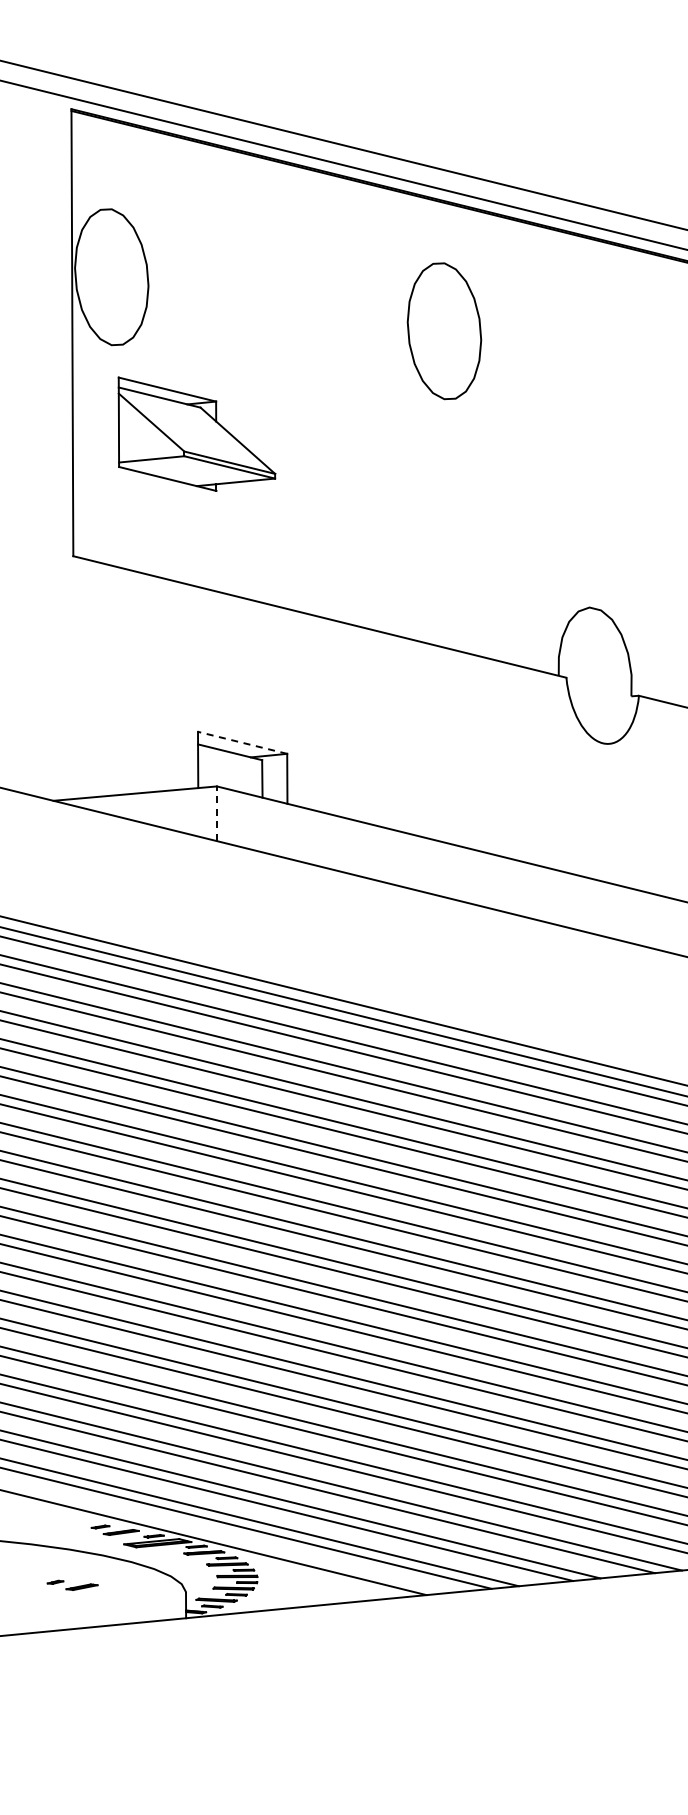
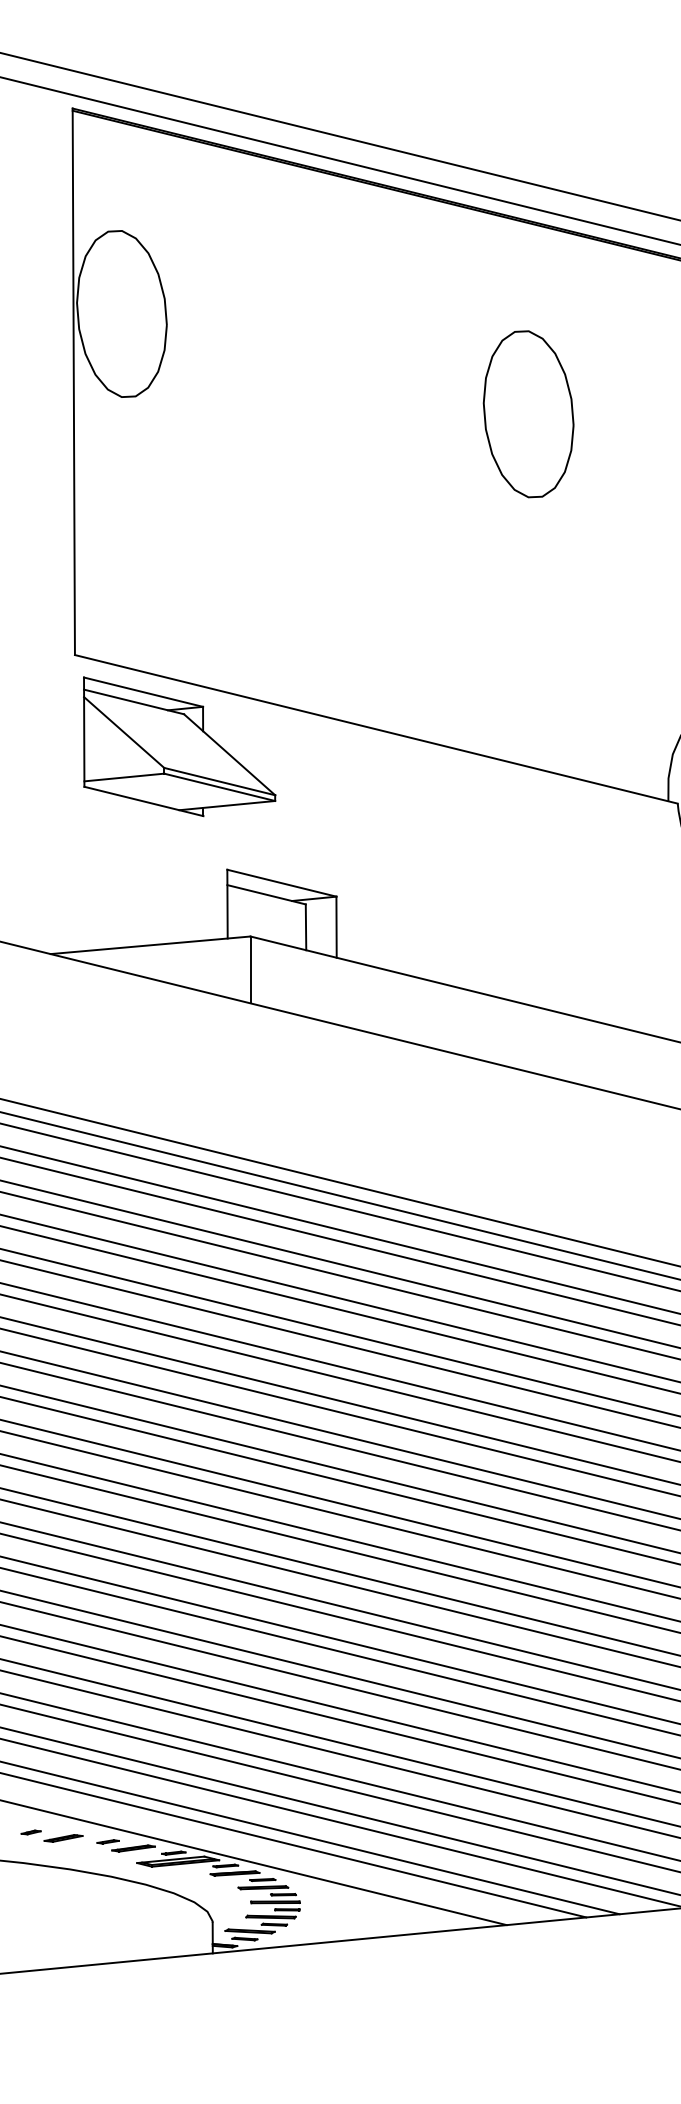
part: (444, 331) -> (528, 414), moved
part: (196, 433) -> (179, 745), moved
line: (242, 742) -> (281, 882), dashed -> solid
line: (216, 813) -> (249, 969), dashed -> solid
part: (72, 1584) -> (51, 1835), moved

